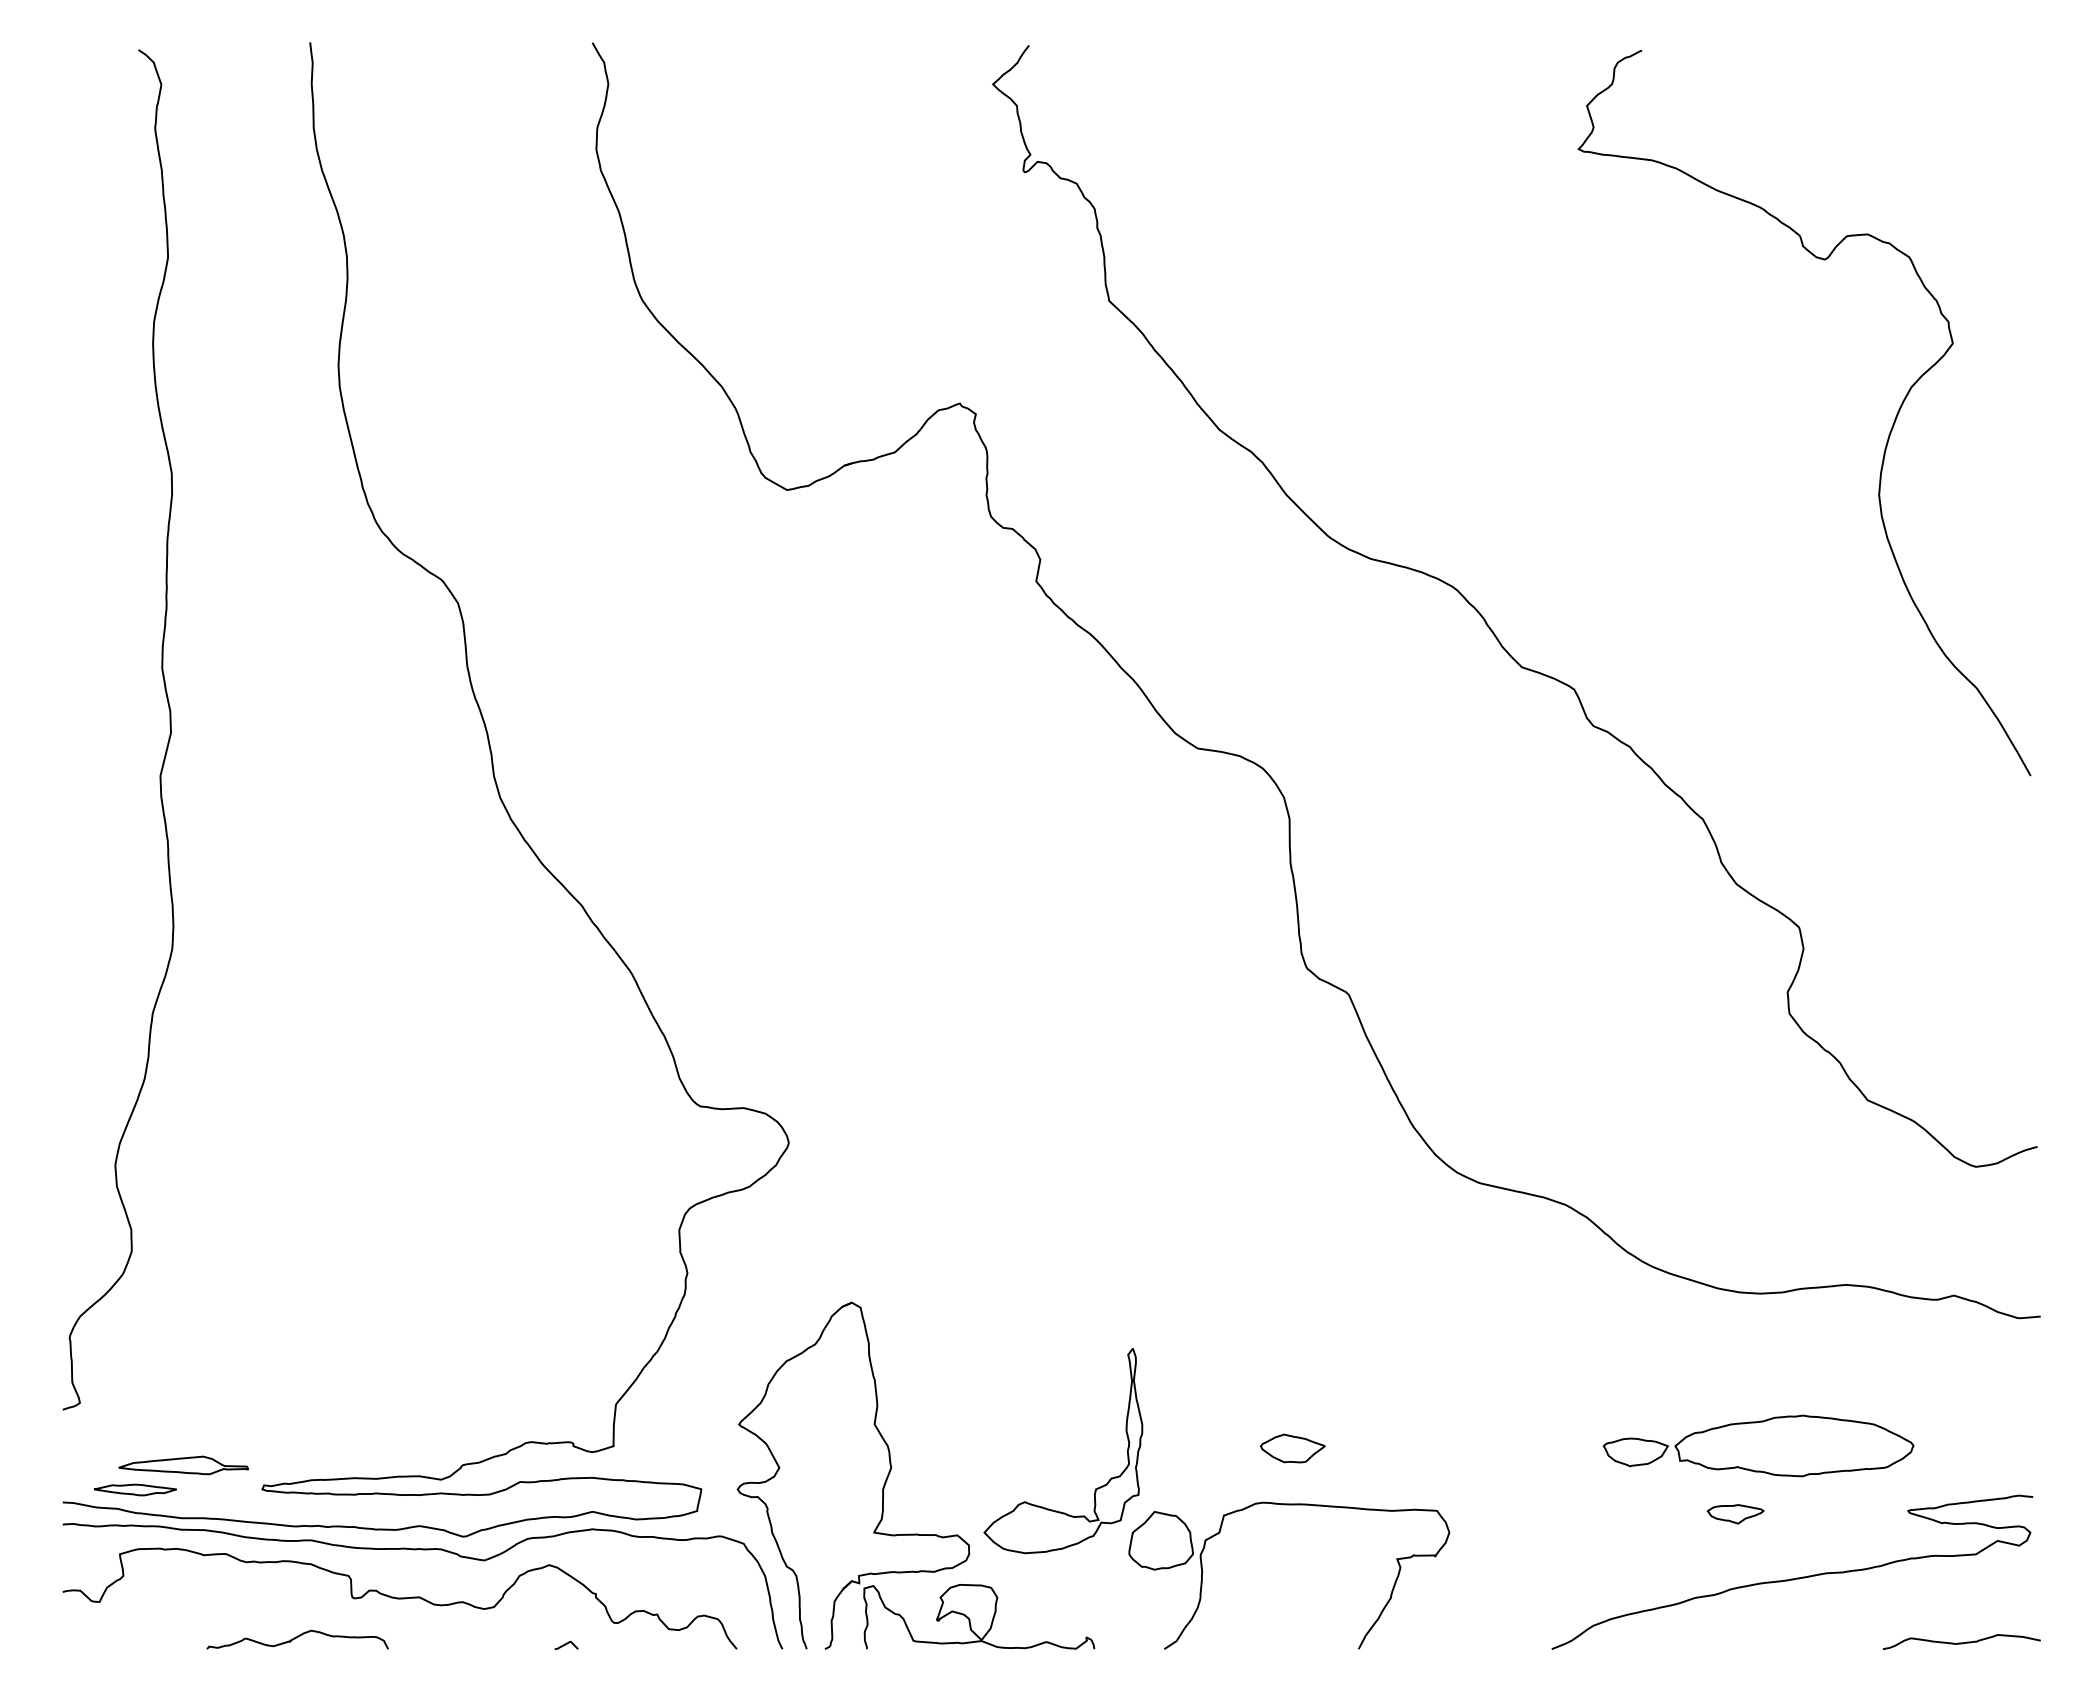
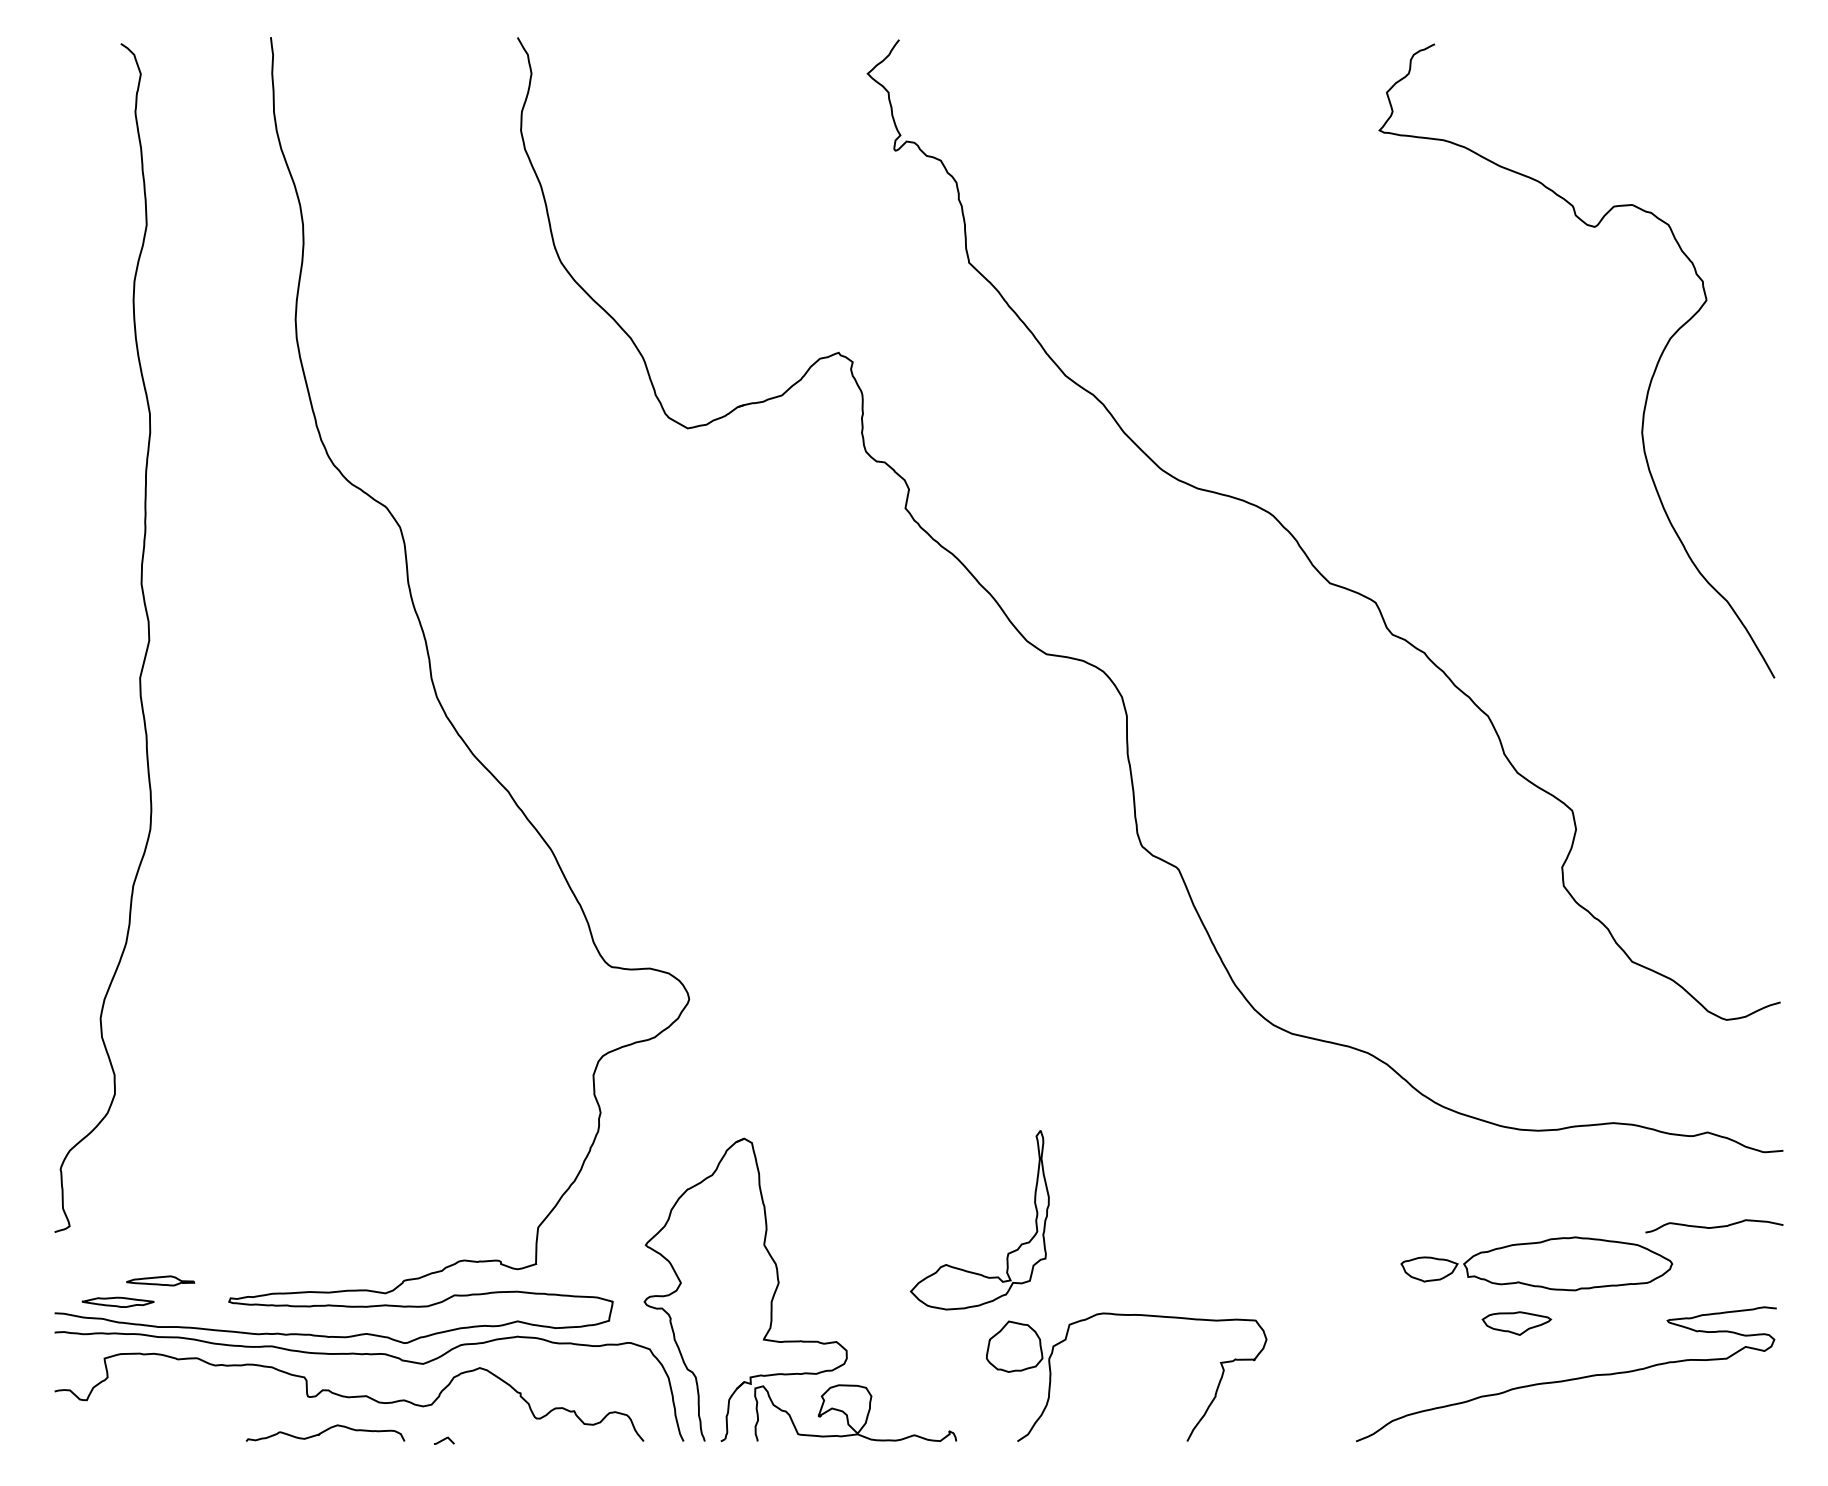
part: (1292, 1448) -> (1129, 1266), removed
part: (183, 1465) -> (160, 1280), size x0.6
part: (1095, 1488) -> (1007, 1252), moved
part: (1735, 1514) -> (1516, 1323), size x1.4
curve: (296, 1638) -> (324, 1432), moved
curve: (1961, 1642) -> (1714, 1226), moved
line: (566, 1644) -> (444, 1440), moved

